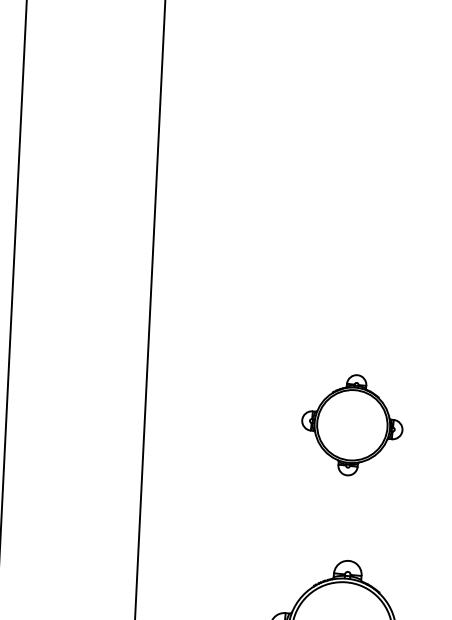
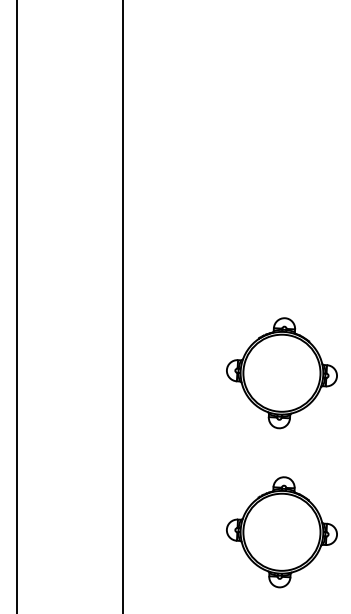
part: (351, 425) -> (281, 373), size x1.43

